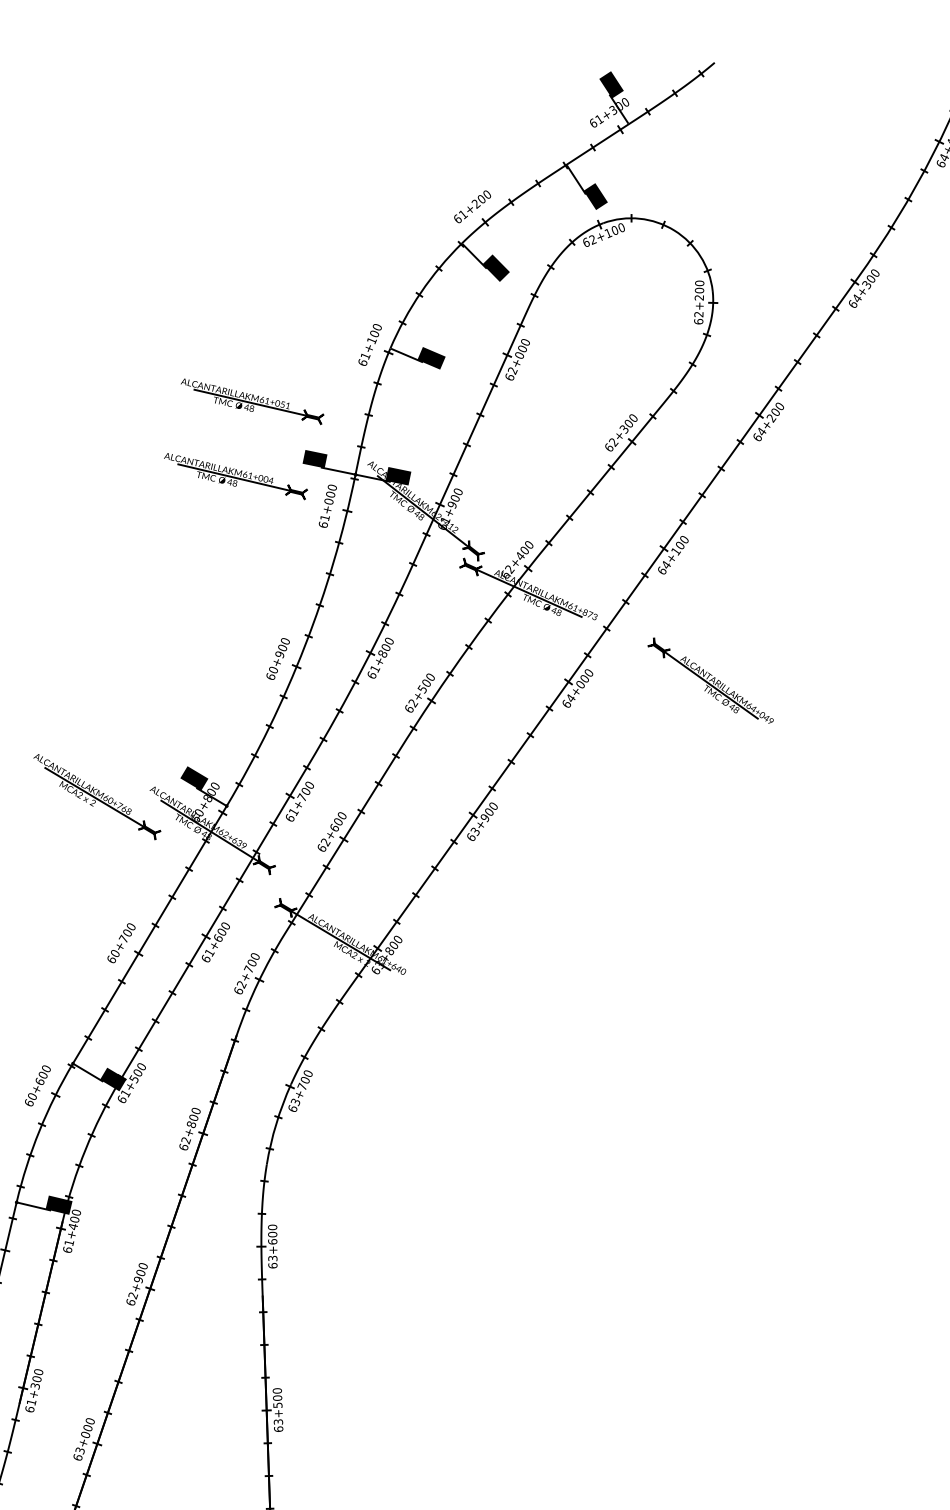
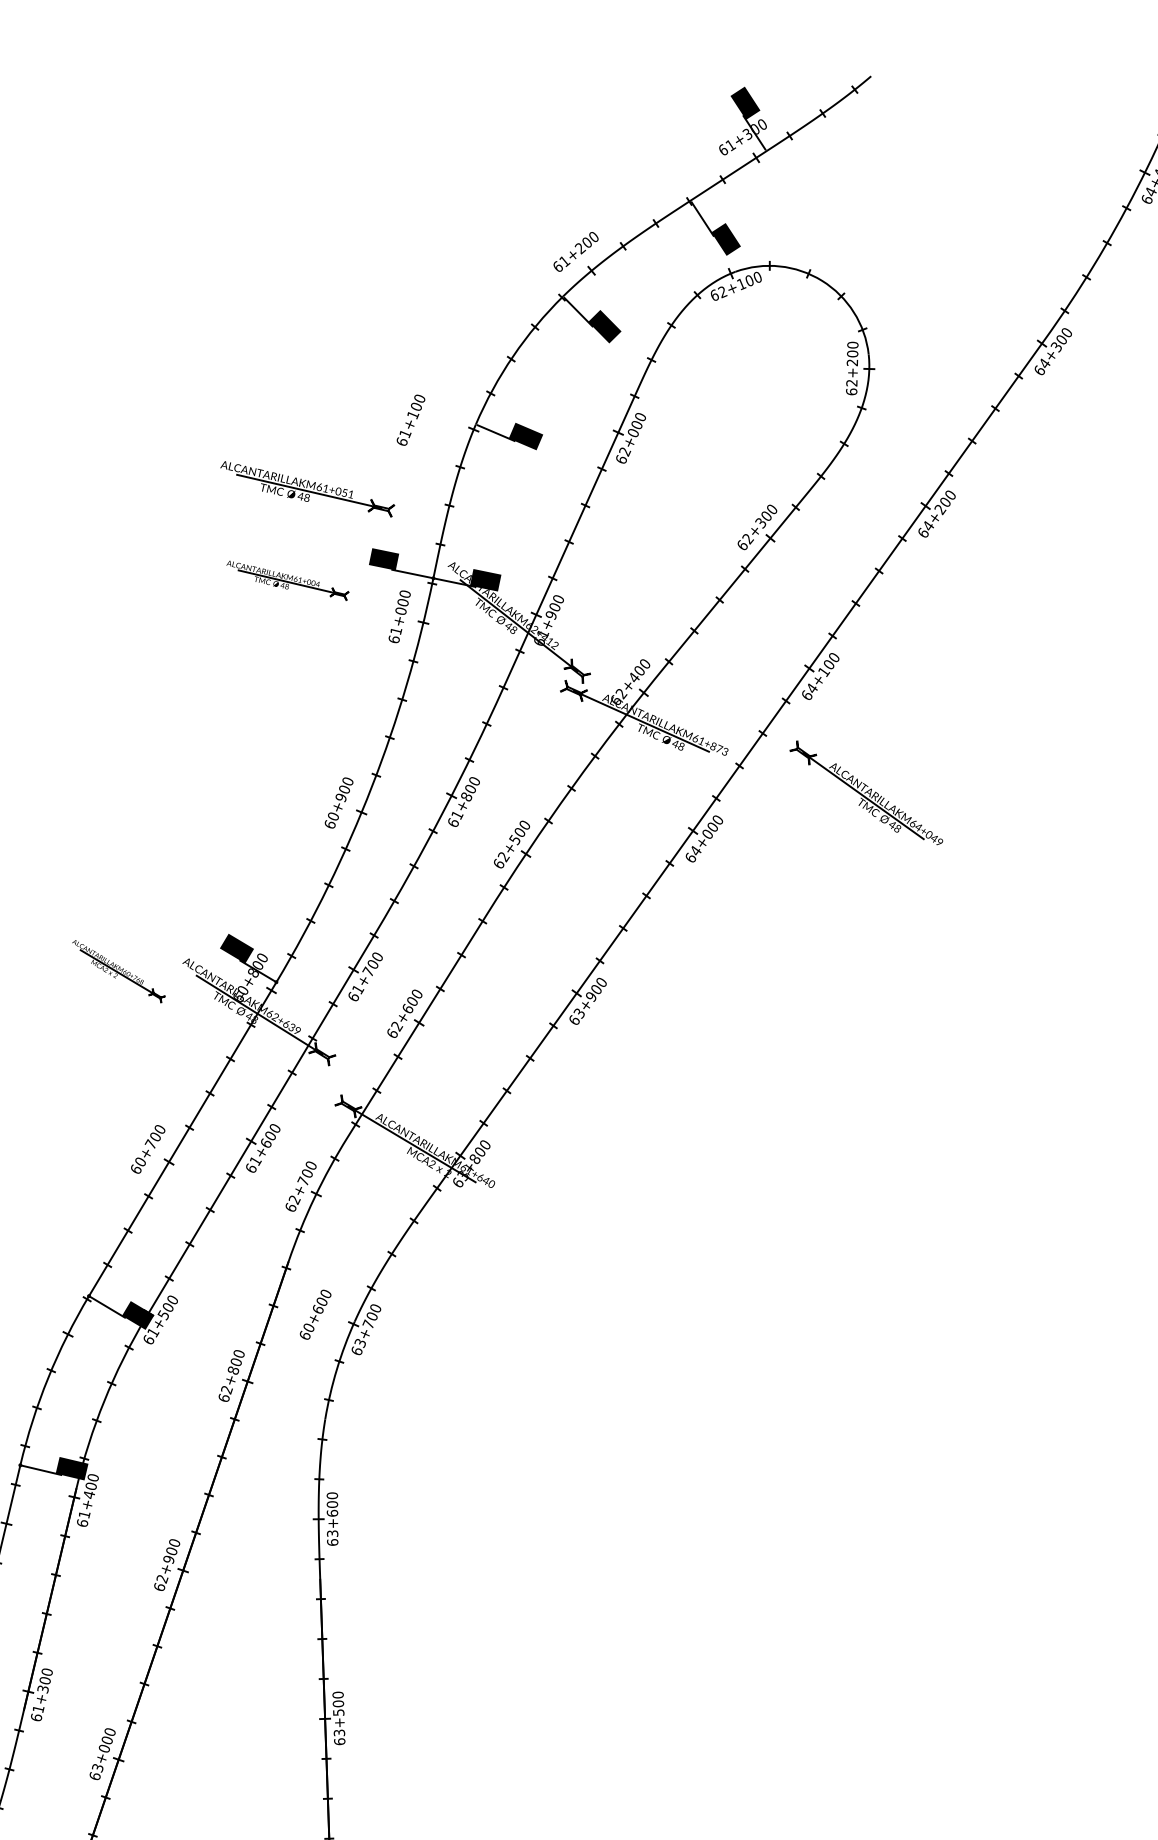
text: (369, 344) -> (410, 419), moved
part: (236, 476) -> (288, 580), size x0.7
part: (710, 680) -> (866, 792), moved
part: (97, 797) -> (118, 971), size x0.6
text: (37, 1085) -> (315, 1314), moved

